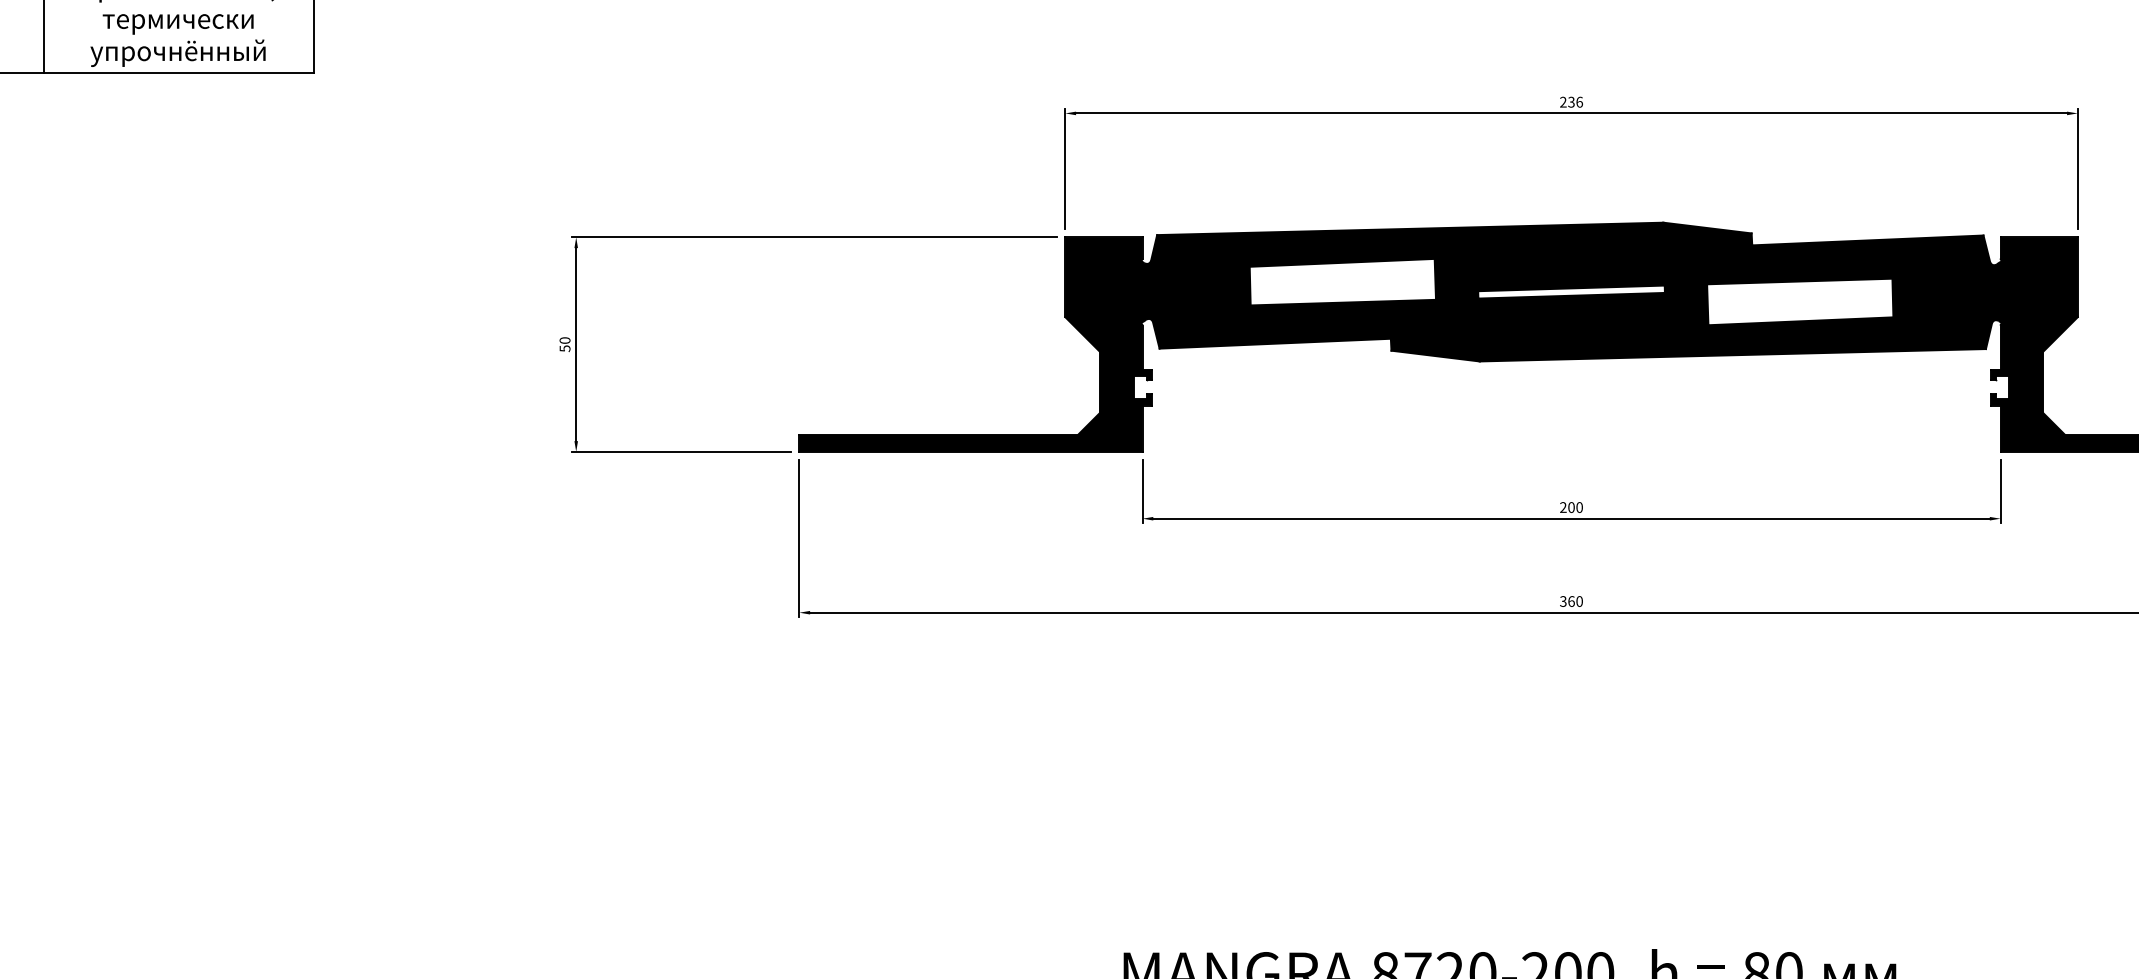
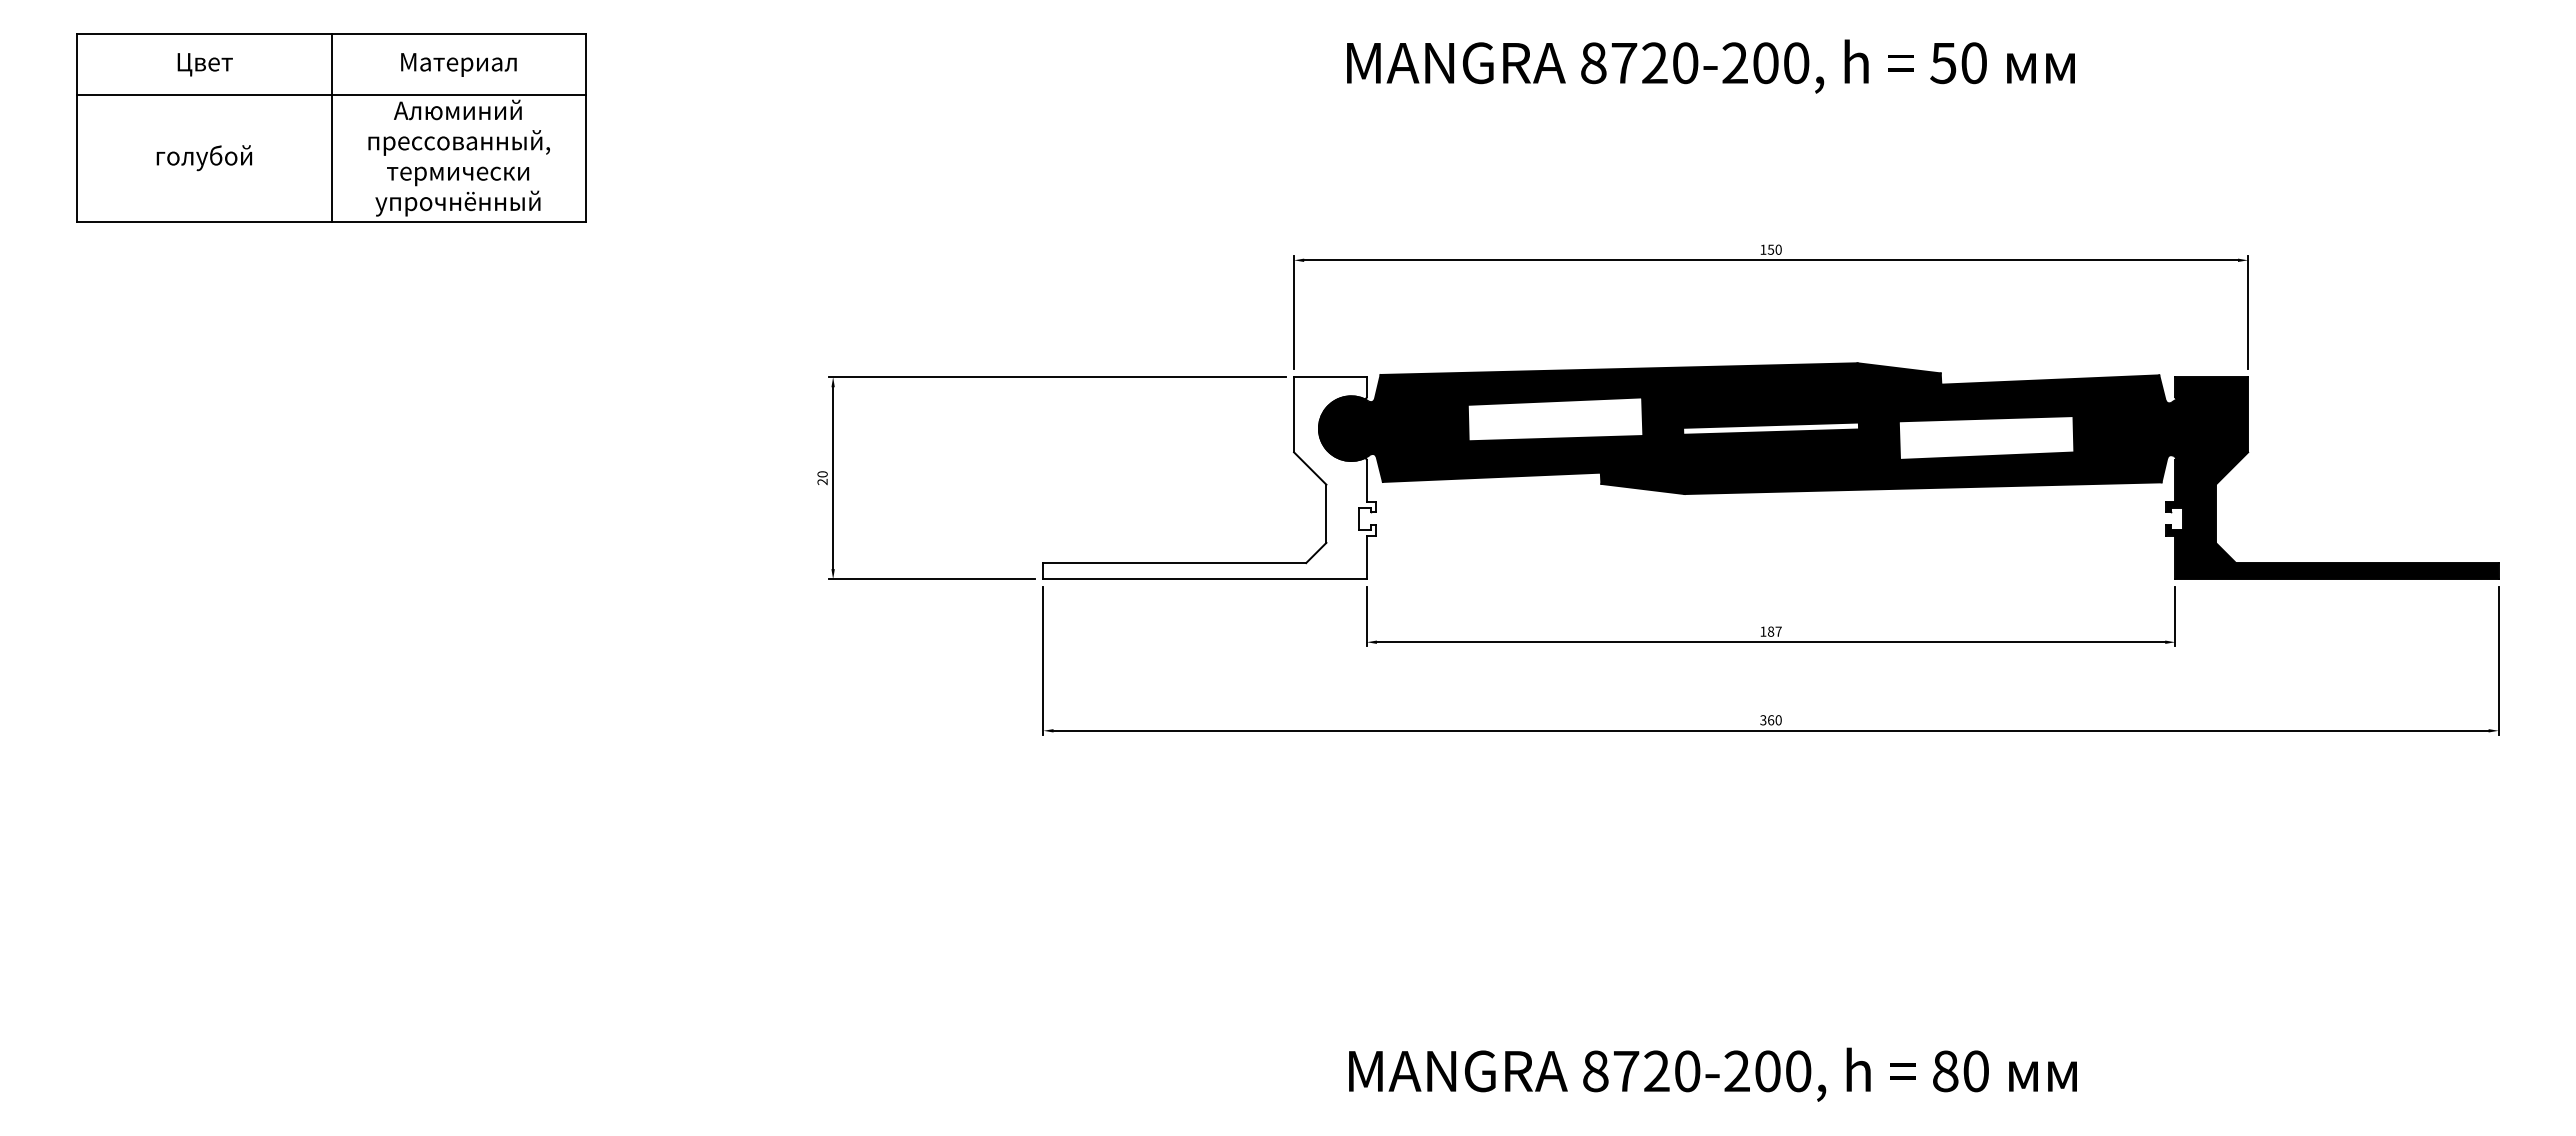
text: (1570, 101) -> (1770, 249), 236 -> 150
fill: (975, 344) -> (1209, 478), removed
text: (564, 349) -> (822, 482), 50 -> 20
text: (1570, 507) -> (1770, 631), 200 -> 187

